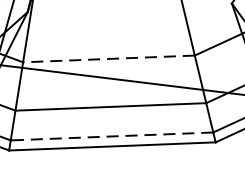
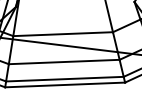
line: (109, 59) -> (63, 34), dashed -> solid
line: (111, 137) -> (64, 79), dashed -> solid

